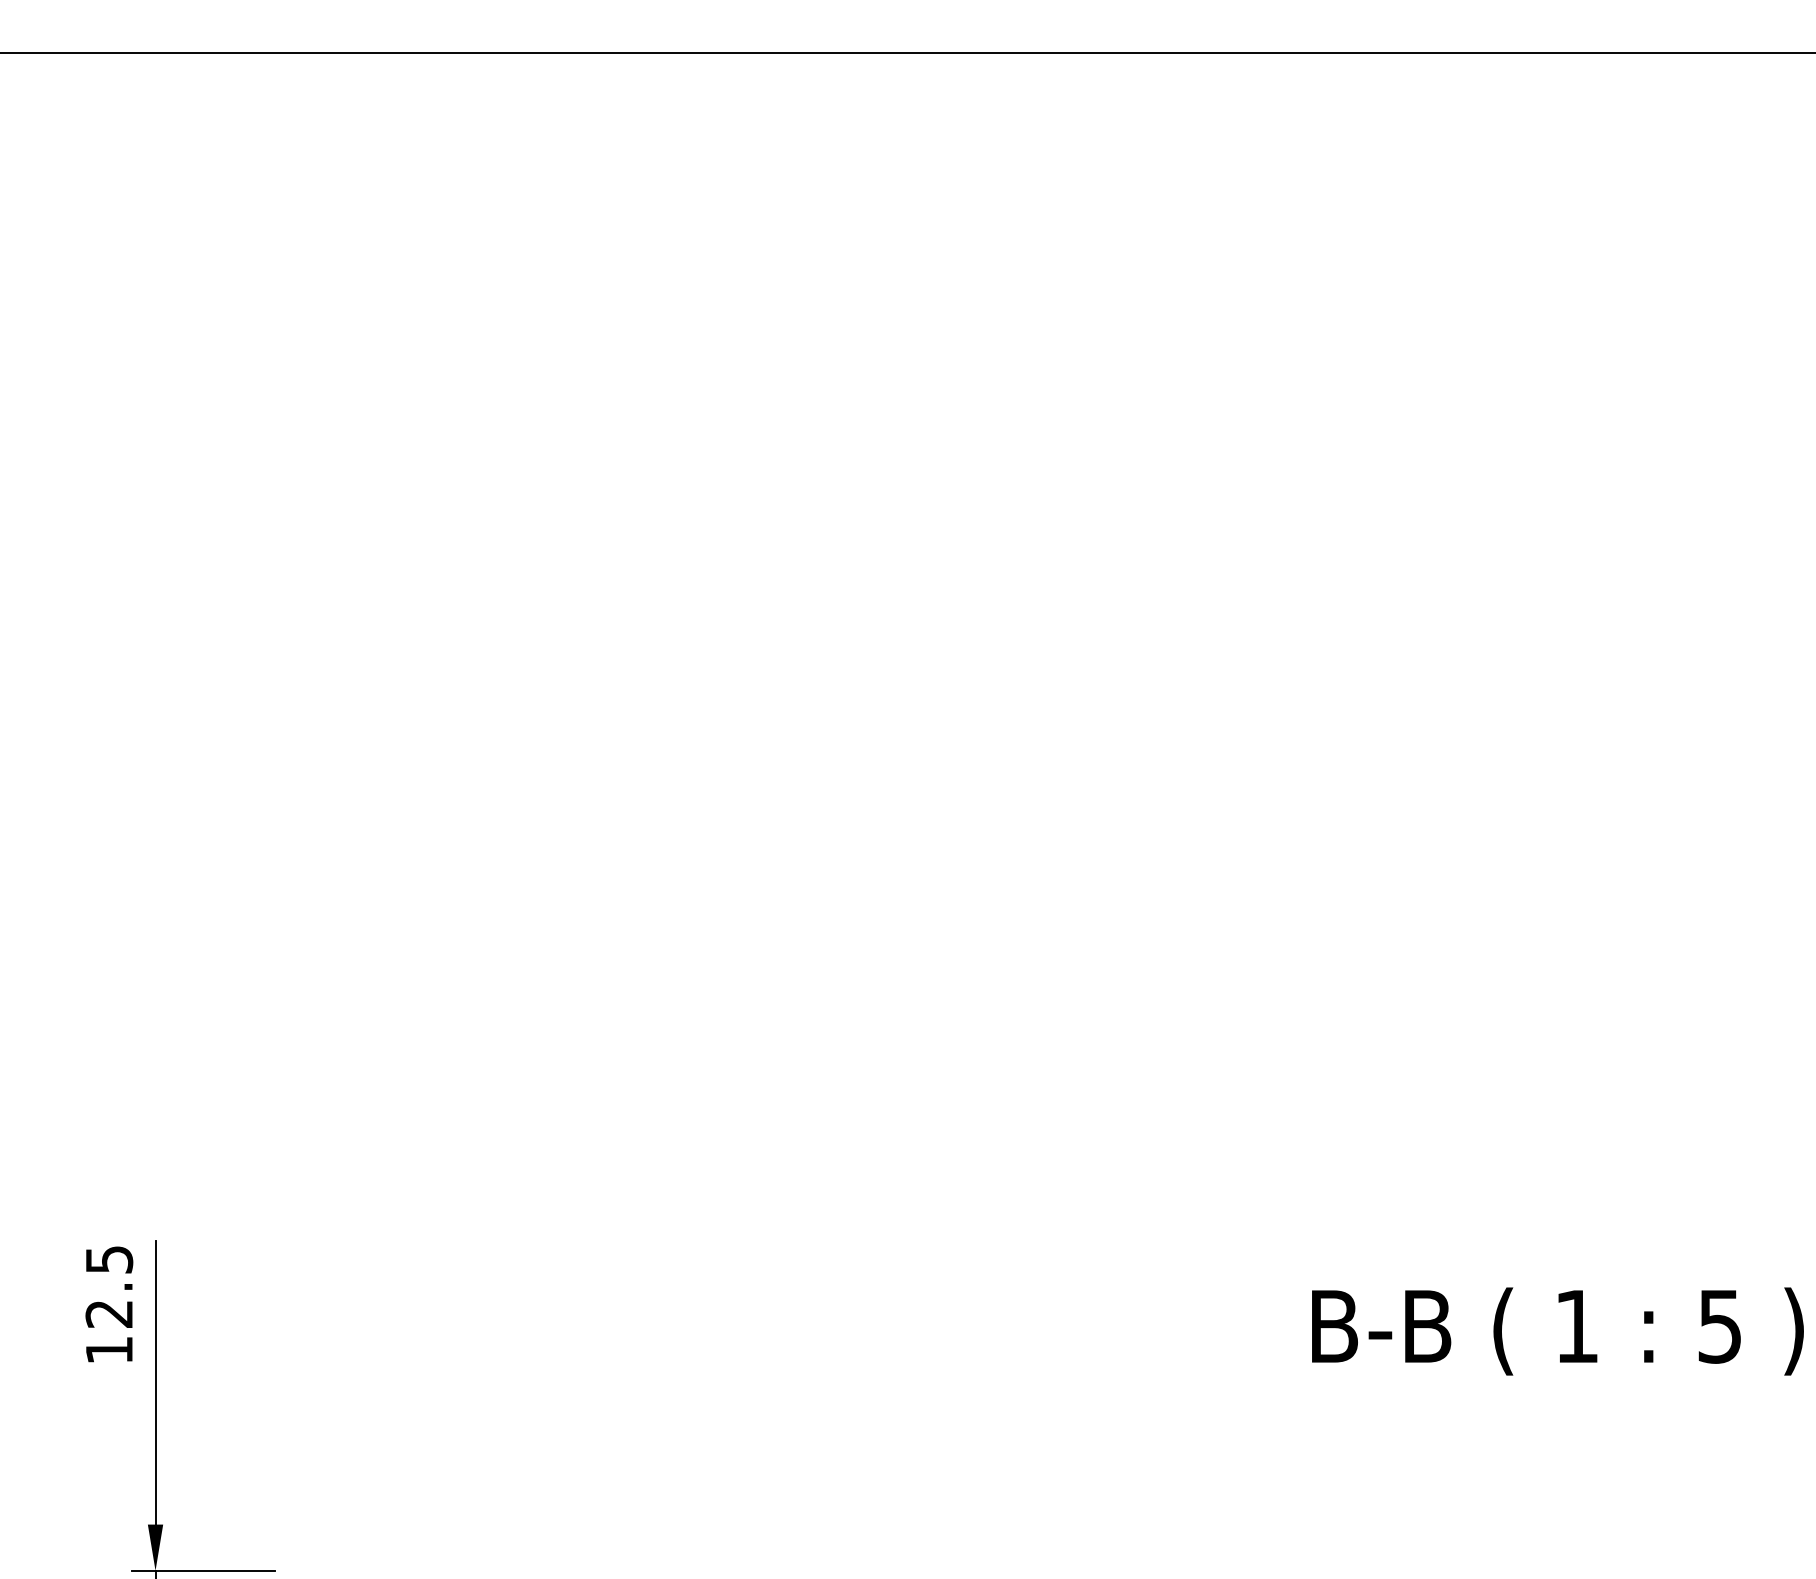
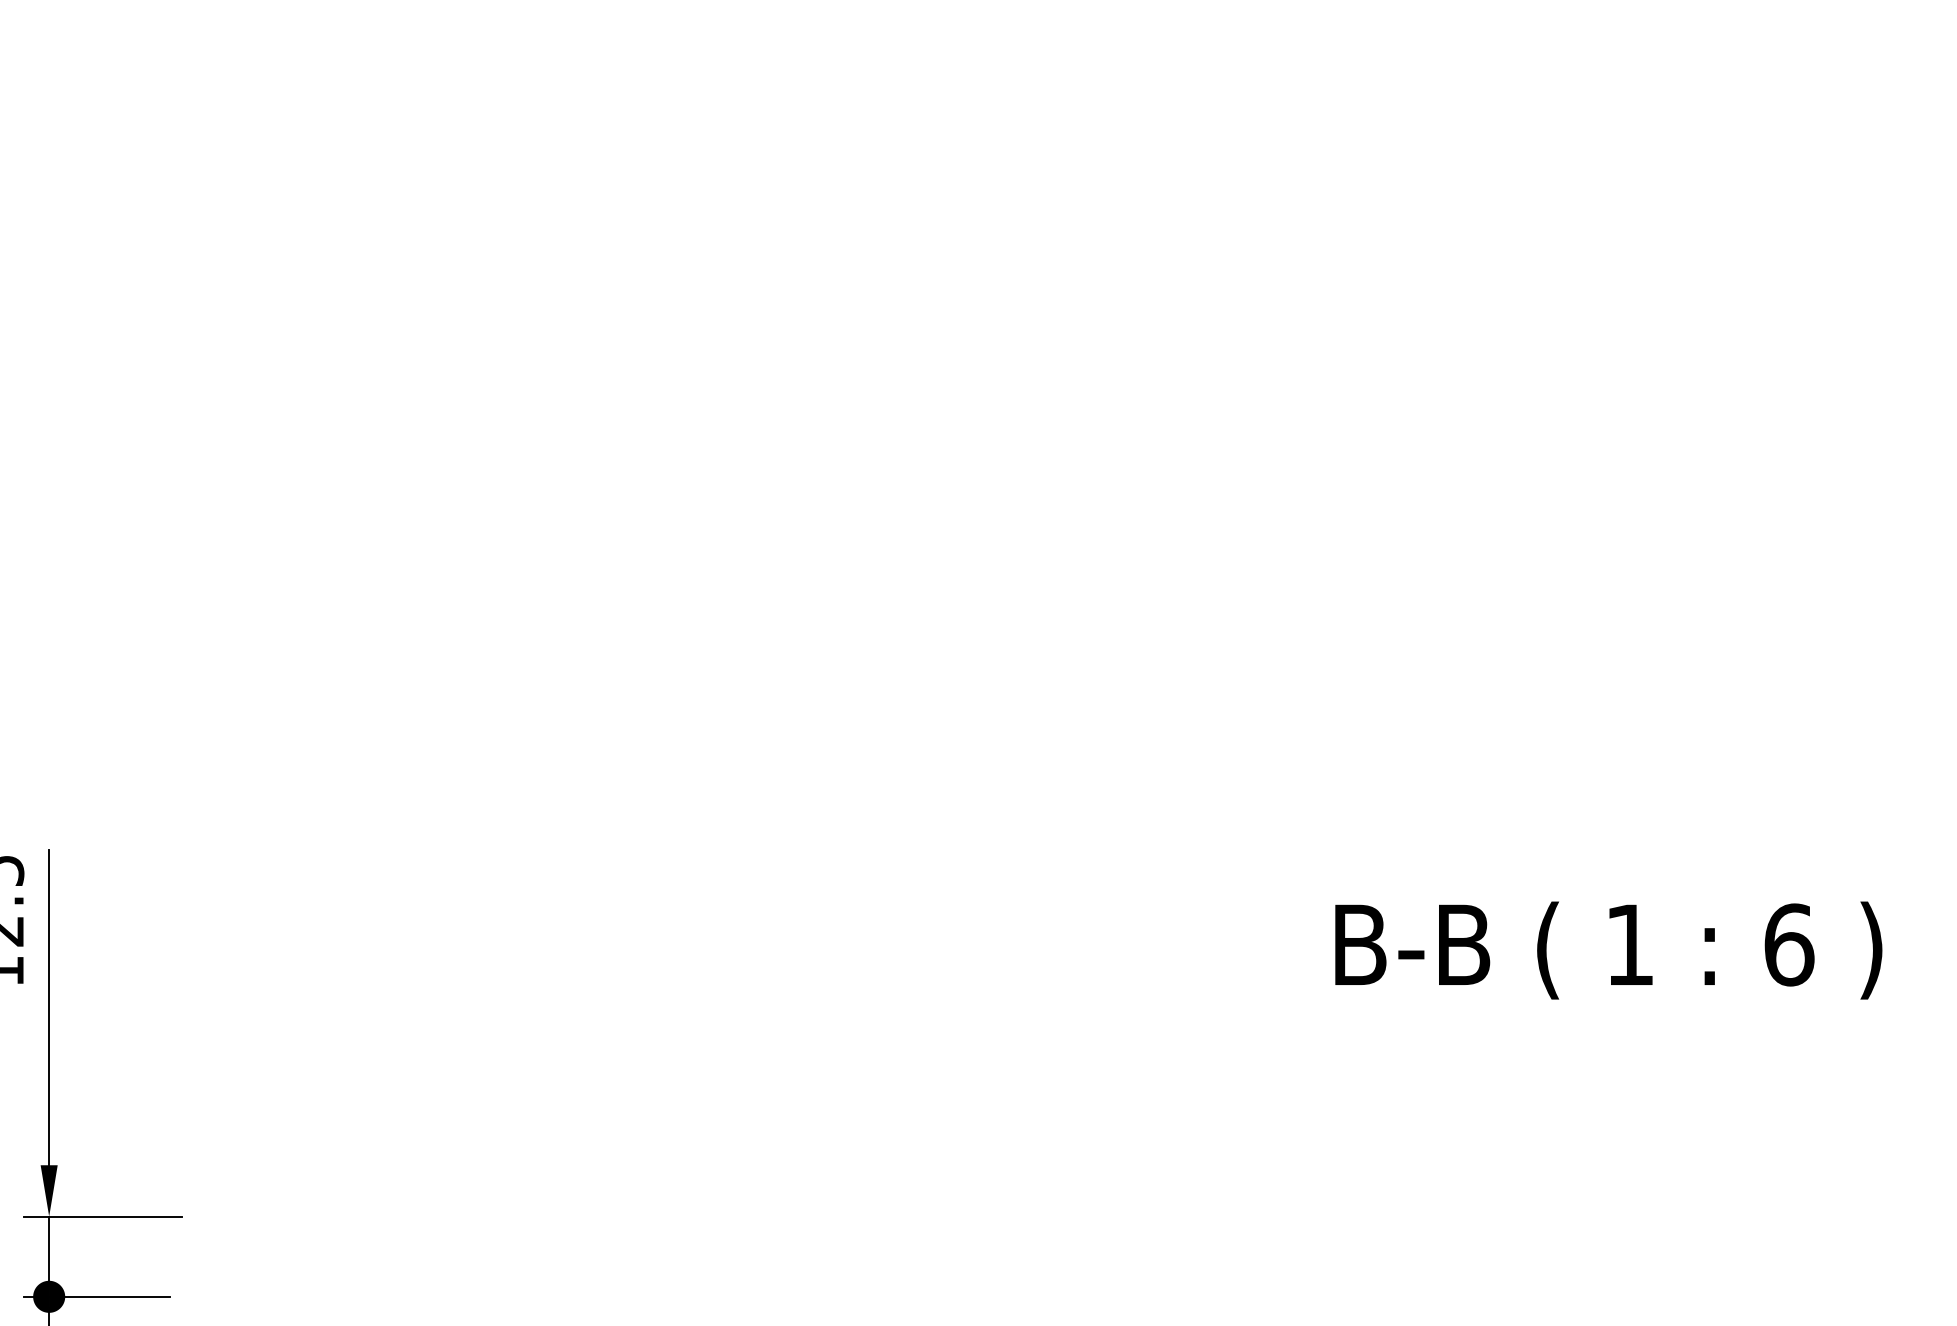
text: (1720, 1326) -> (1789, 944), 5 -> 6

